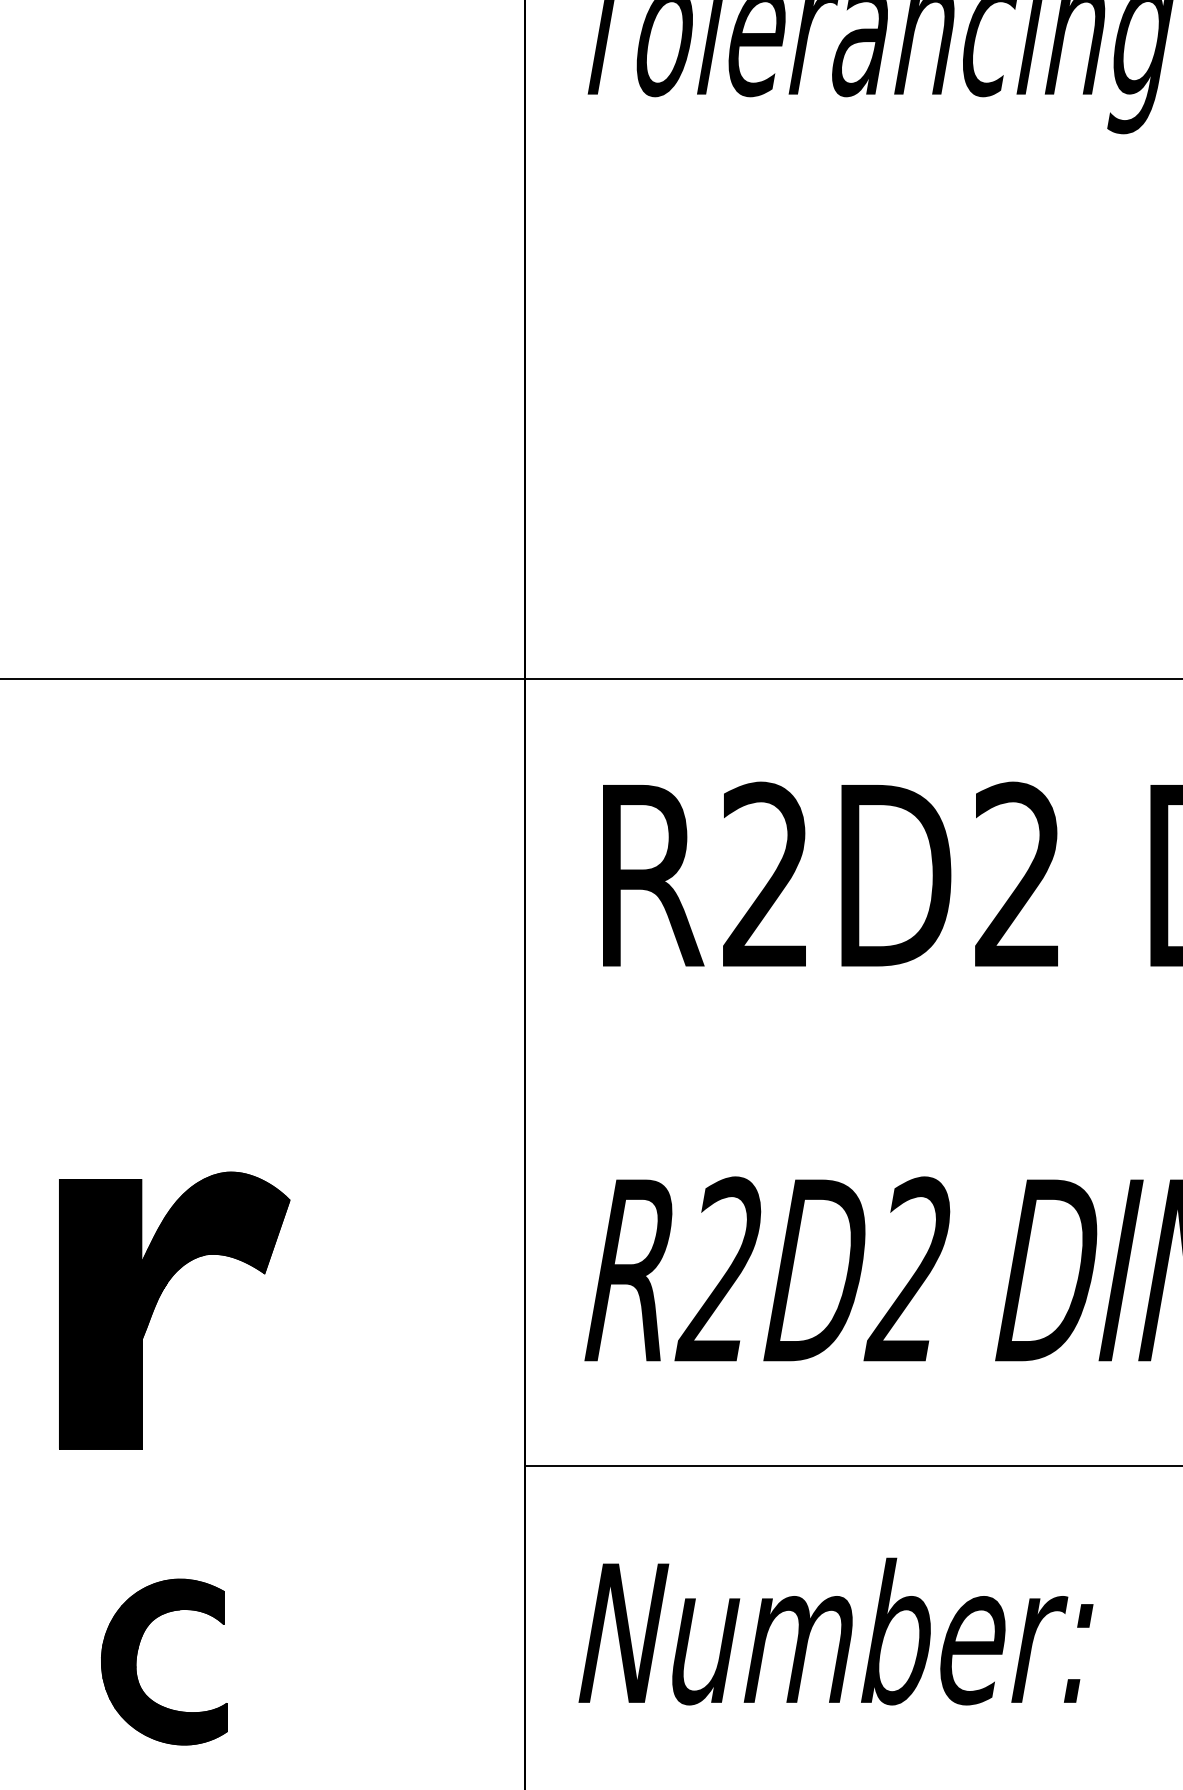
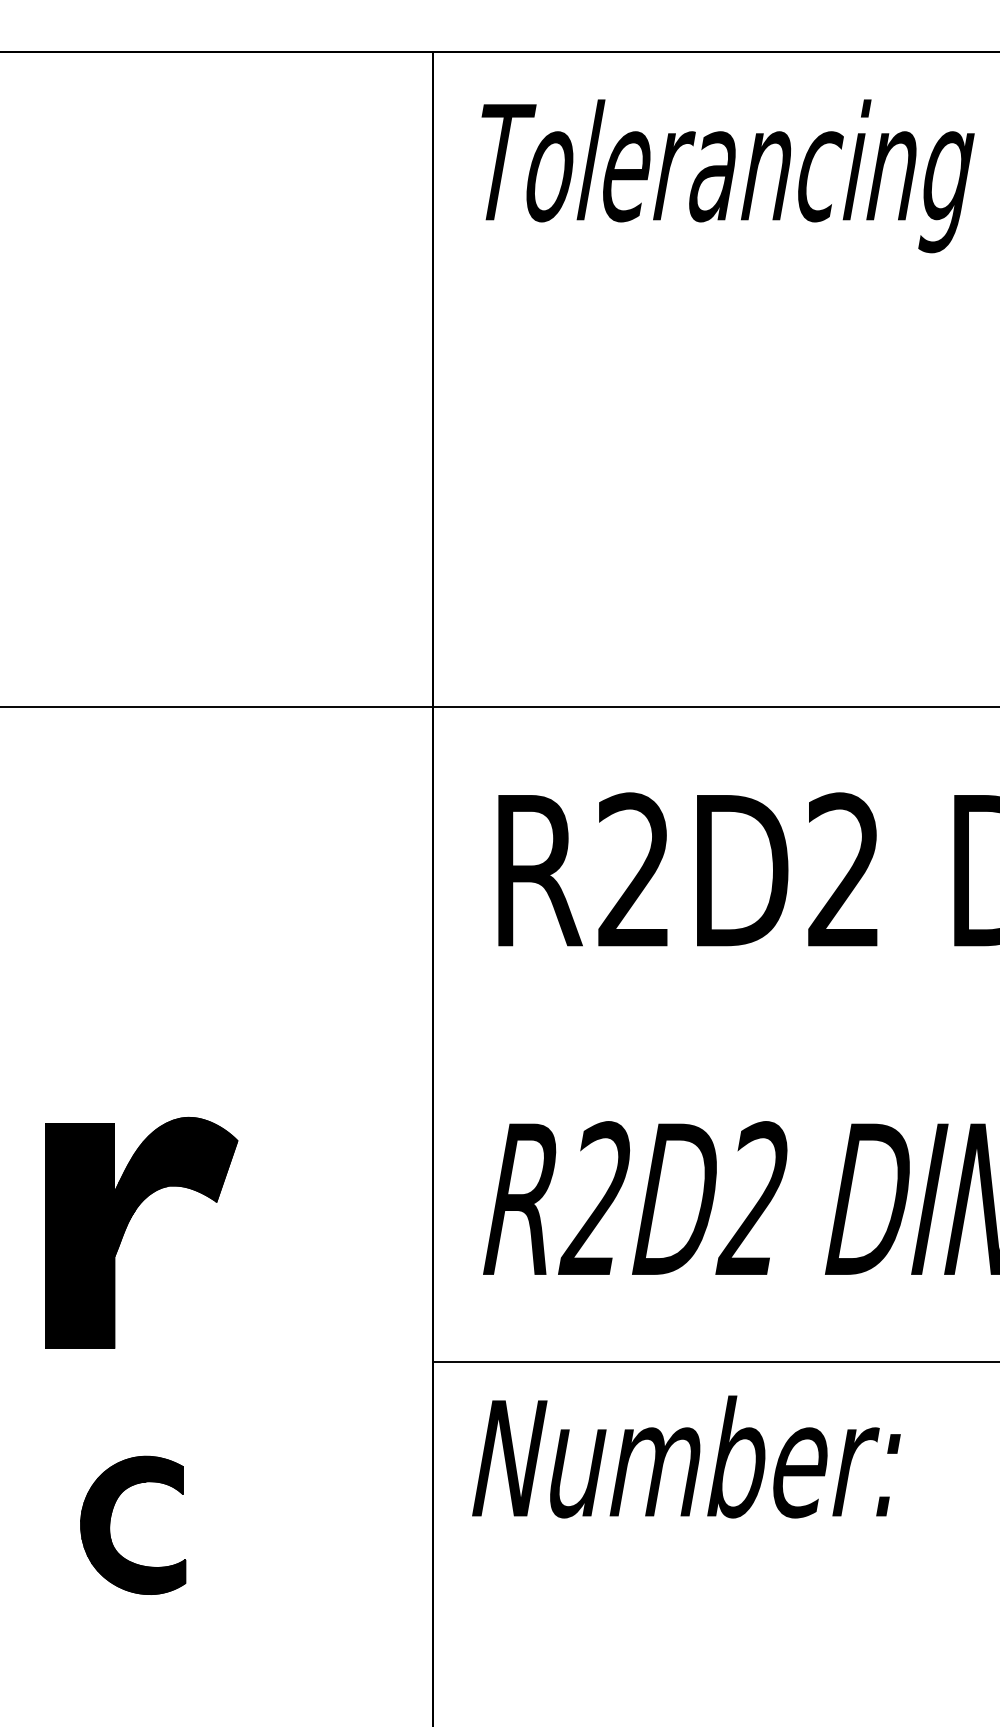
text: (836, 1630) -> (686, 1456), moved

